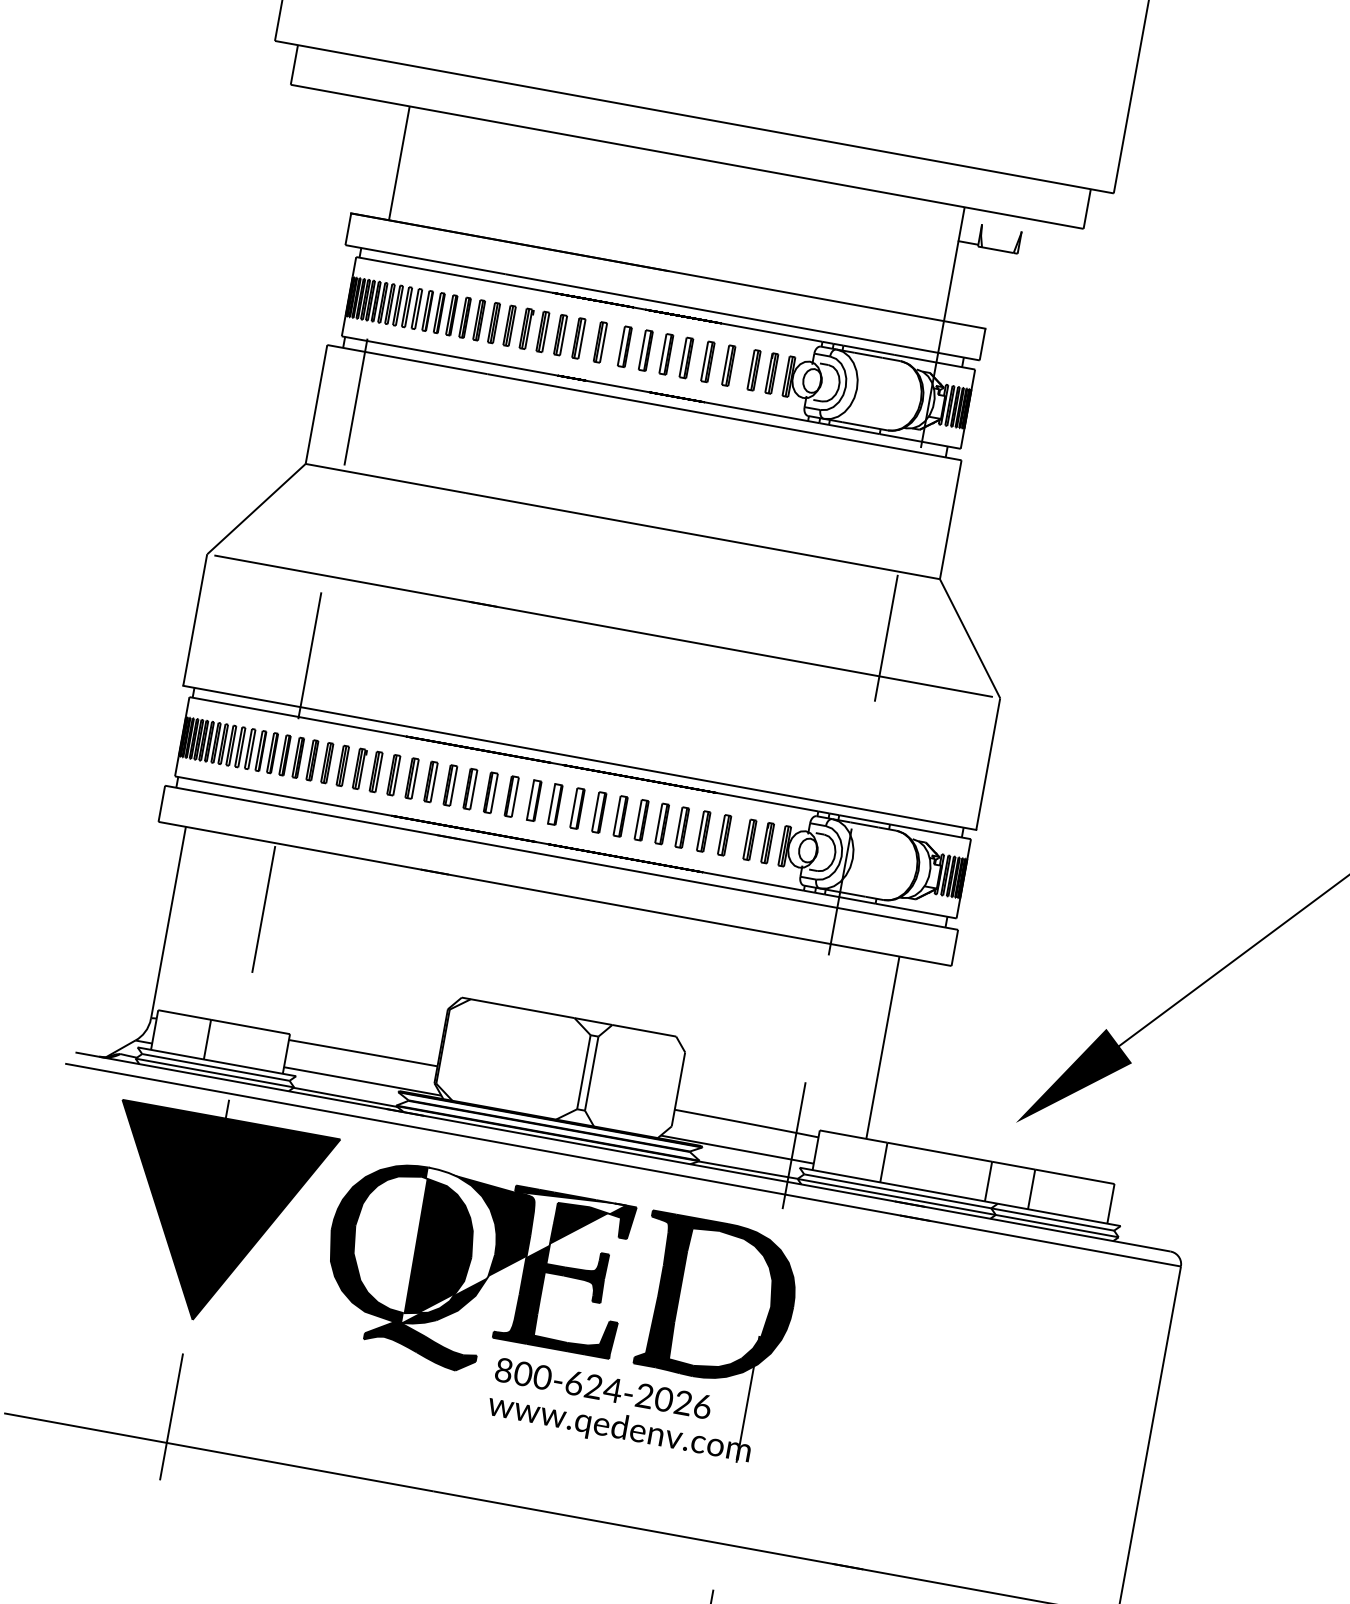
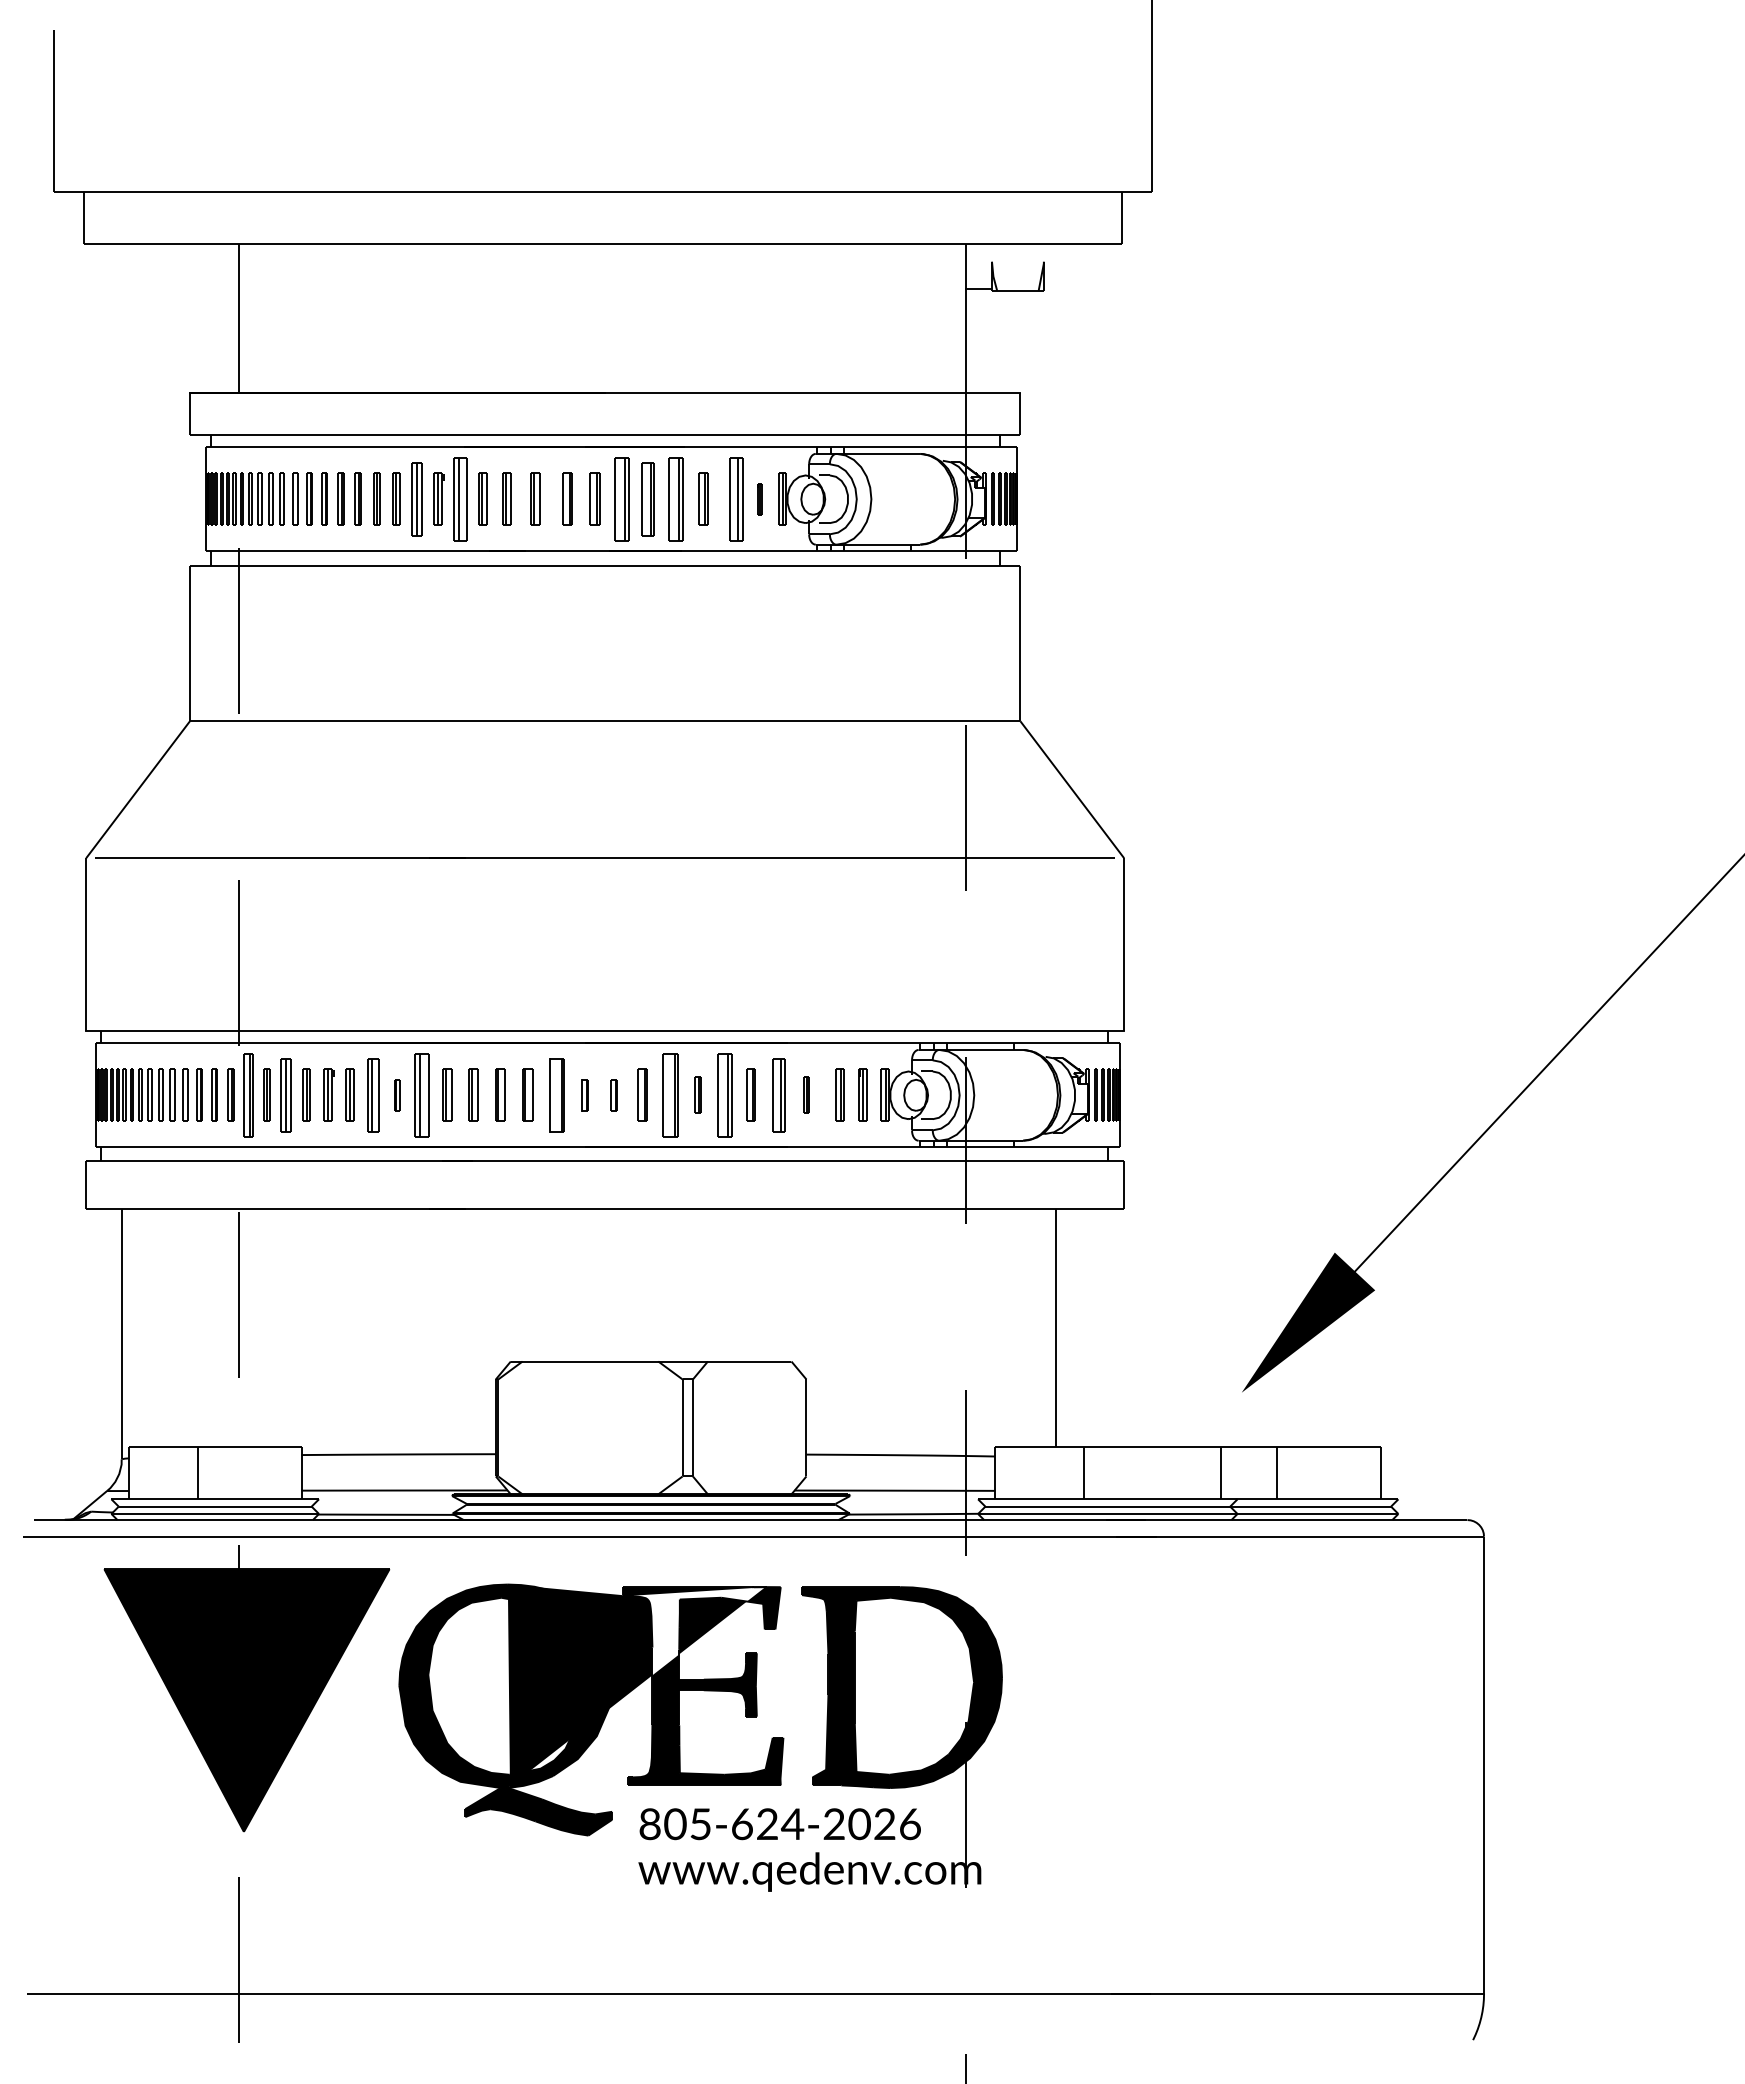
part: (509, 325) -> (416, 498), size x1.4
part: (542, 331) -> (459, 498), size x1.6
part: (666, 353) -> (621, 498), size x1.6
part: (686, 357) -> (647, 498), size x1.4
part: (707, 361) -> (675, 498), size x1.6
part: (754, 369) -> (736, 498), size x1.6
part: (771, 372) -> (759, 498), size x0.6
part: (297, 757) -> (247, 1094), size x1.6
part: (327, 762) -> (286, 1094), size x1.4
part: (393, 774) -> (372, 1094), size x1.4
part: (411, 777) -> (396, 1094), size x0.6
part: (430, 781) -> (421, 1094), size x1.6
part: (533, 799) -> (556, 1094), size x1.4
part: (555, 803) -> (584, 1094), size x0.6
part: (577, 807) -> (613, 1094), size x0.6
part: (620, 815) -> (670, 1094), size x1.6
part: (641, 819) -> (697, 1094), size x0.7
part: (662, 823) -> (724, 1094), size x1.6
part: (703, 830) -> (778, 1094), size x1.4
part: (724, 834) -> (806, 1094), size x0.7
text: (542, 1377) -> (700, 1824), 800-624-2026 -> 805-624-2026

